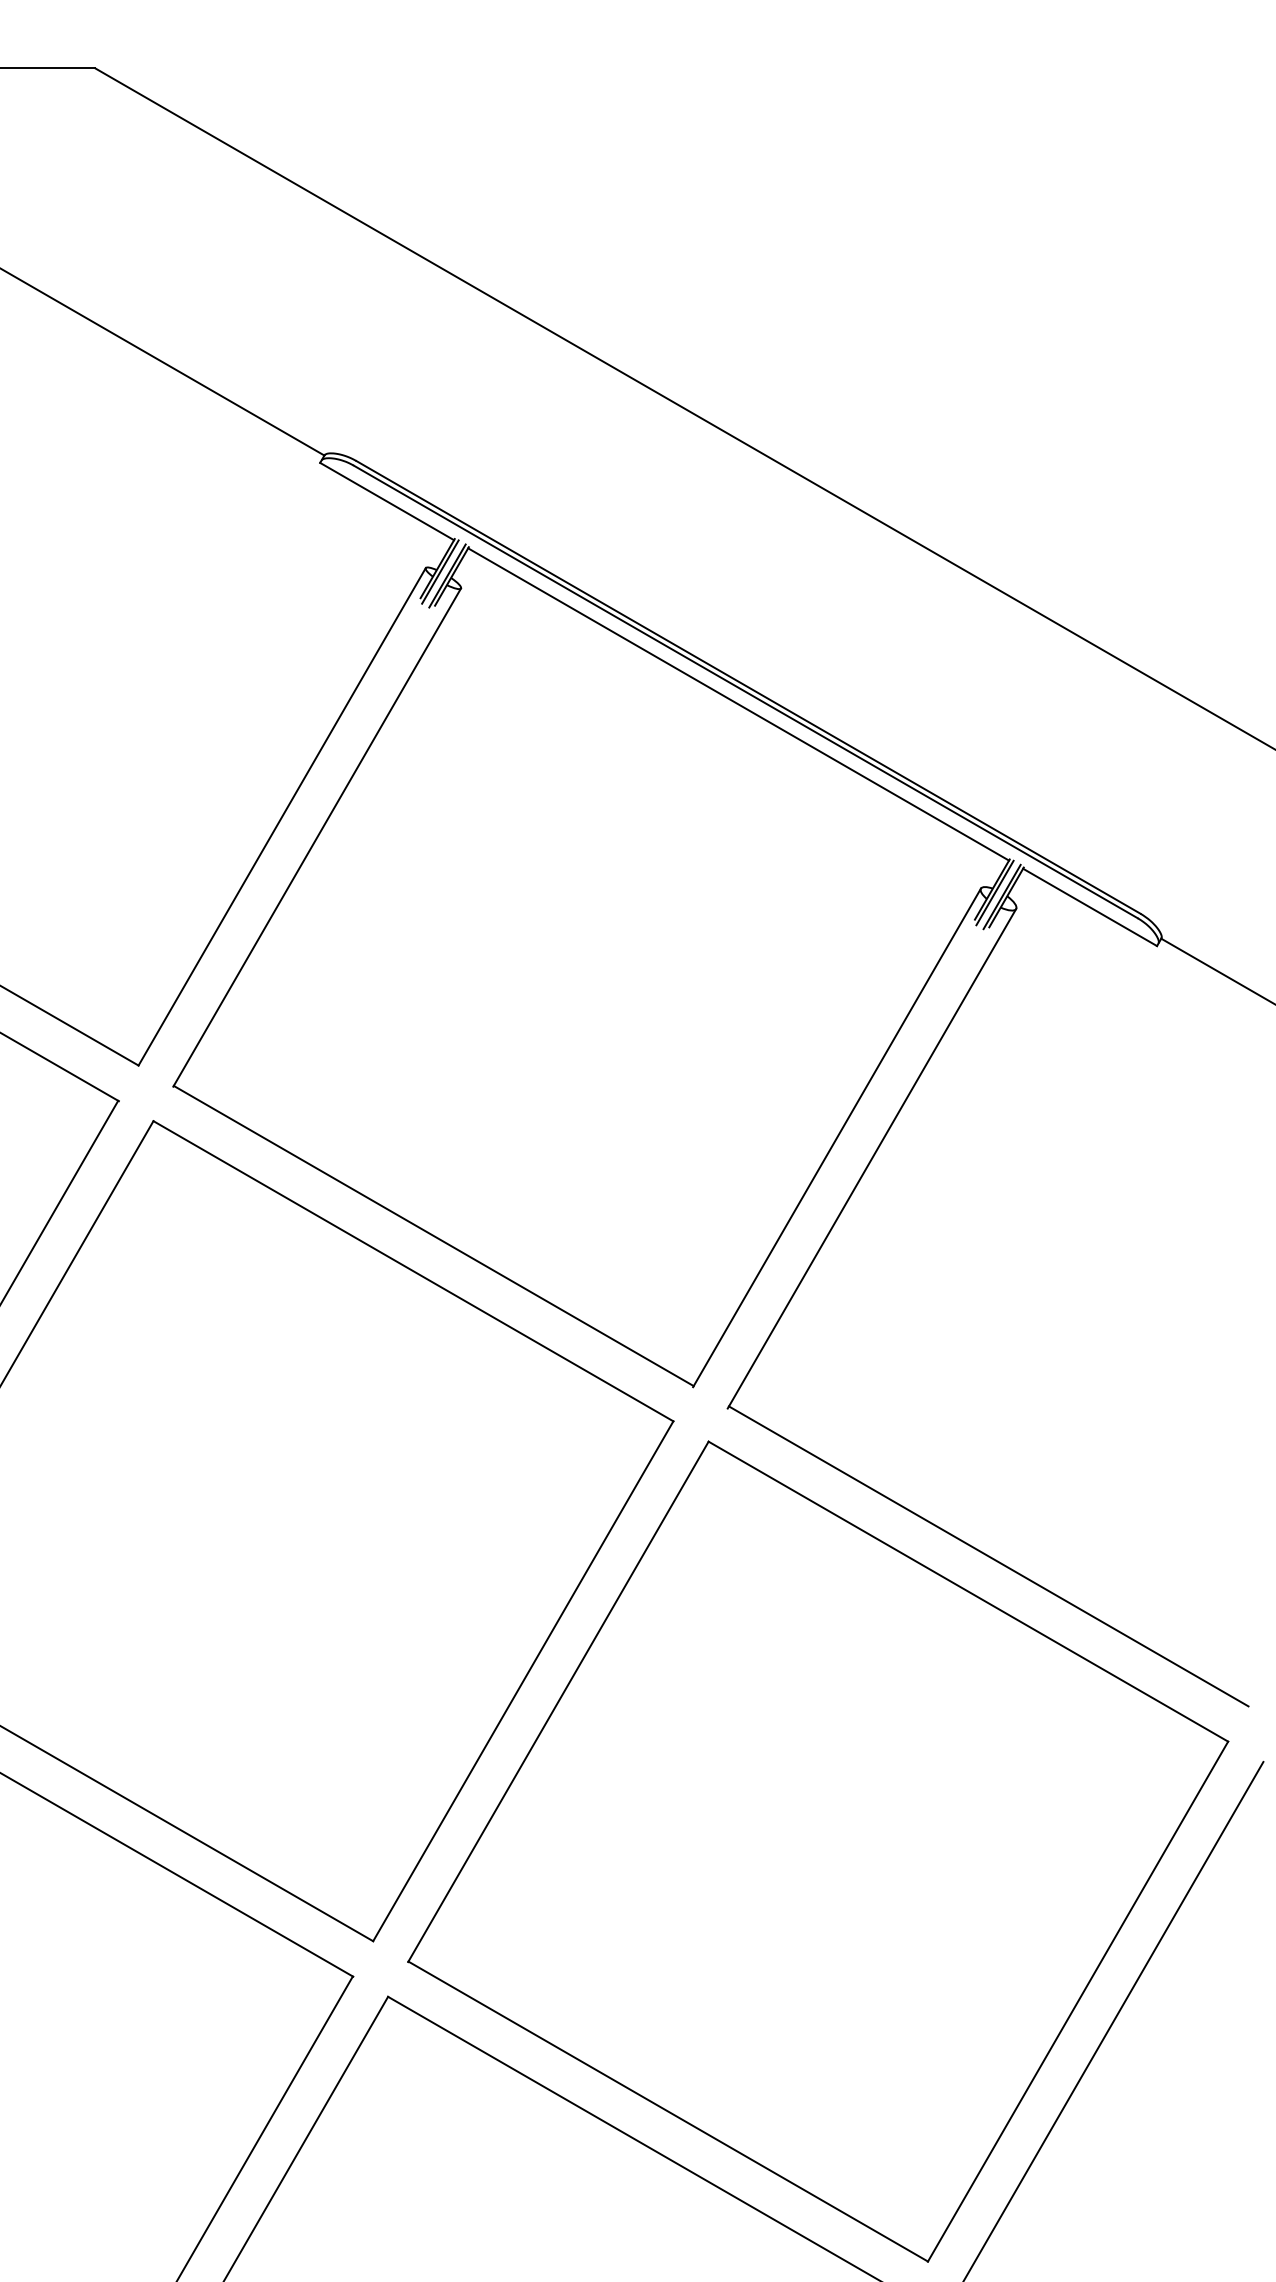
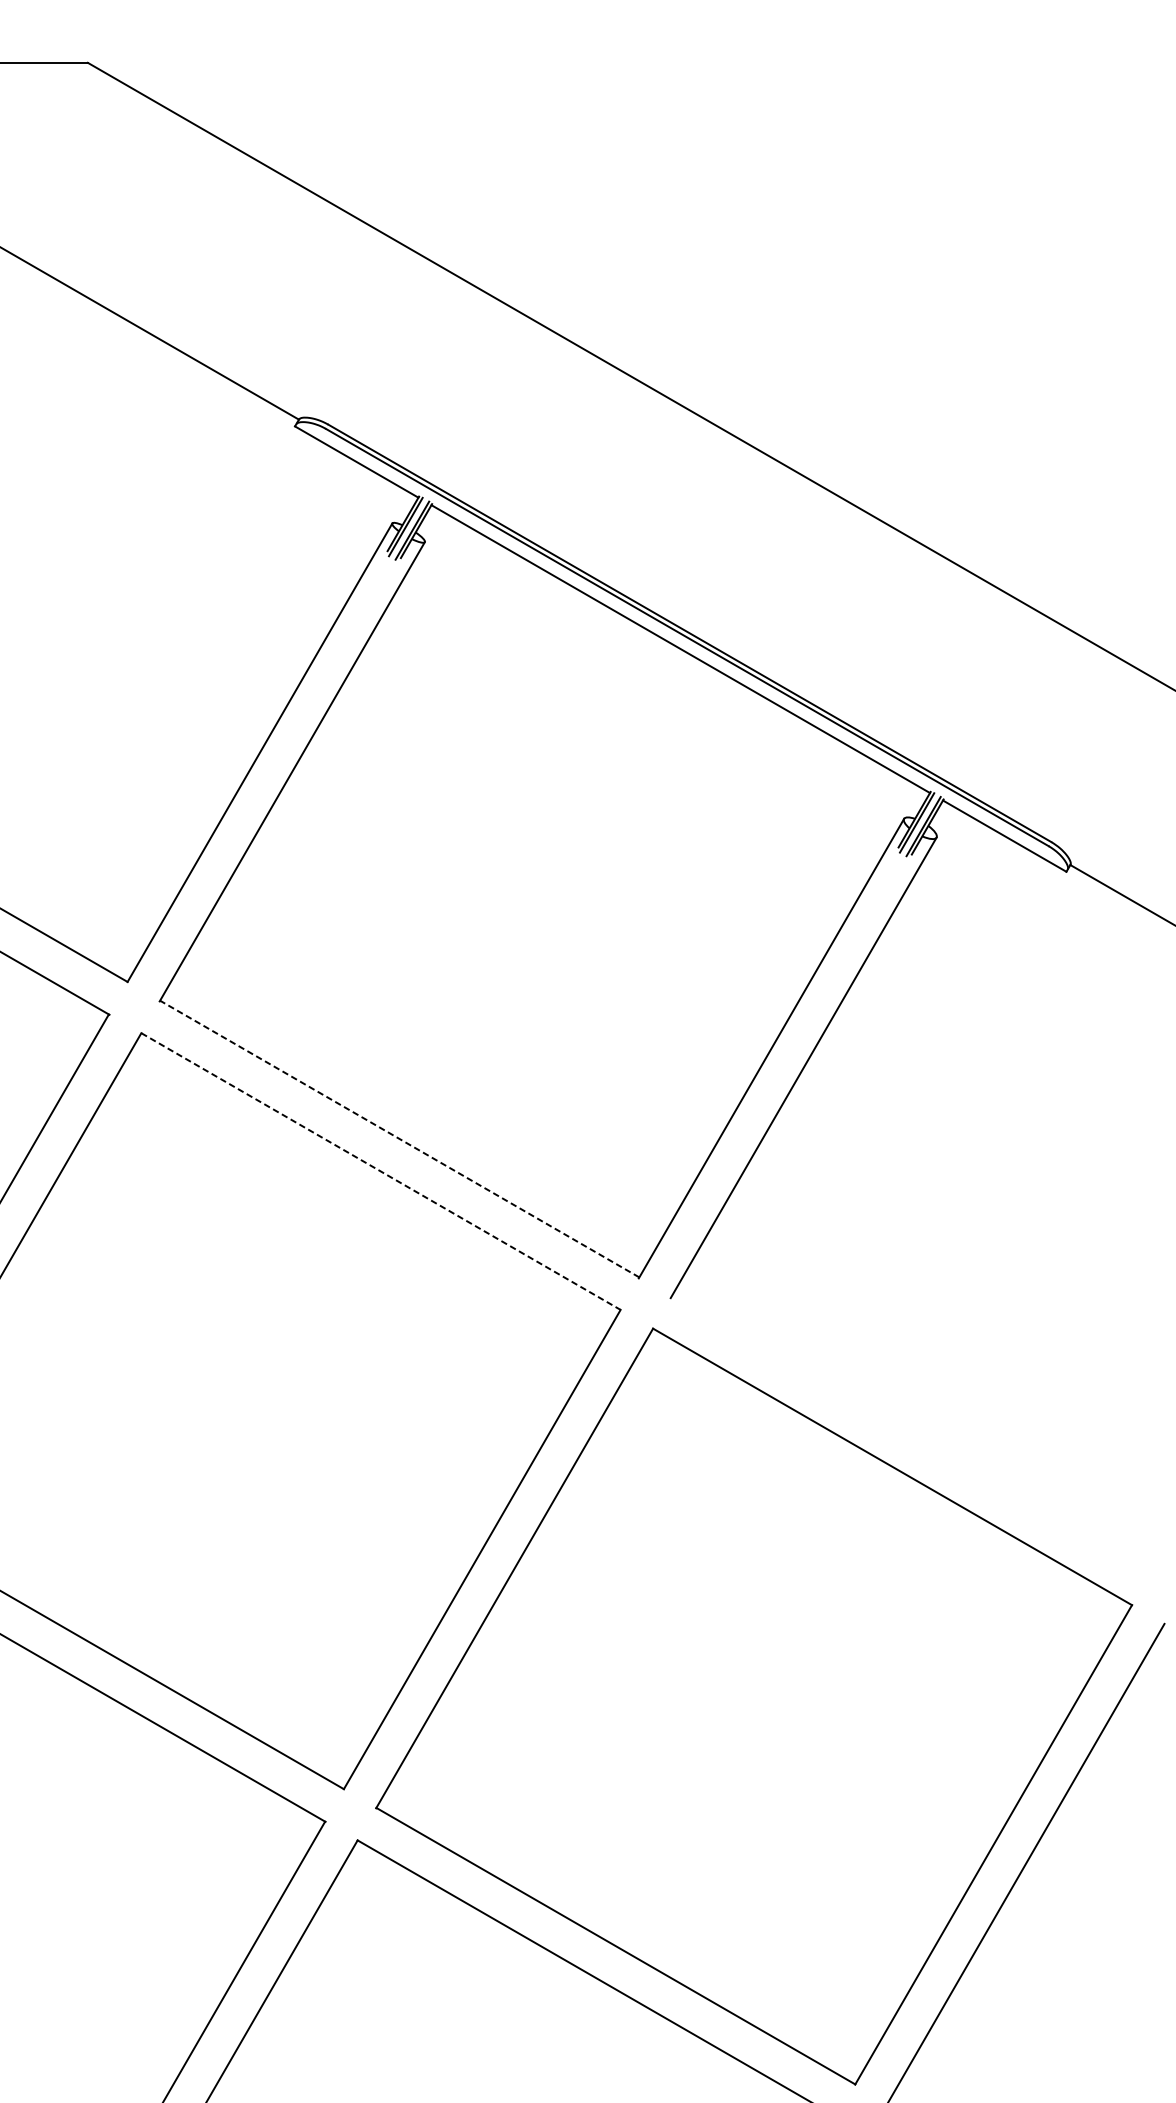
line: (433, 1235) -> (399, 1138), solid -> dashed
line: (413, 1271) -> (381, 1171), solid -> dashed
line: (988, 1556) -> (911, 1434), removed

